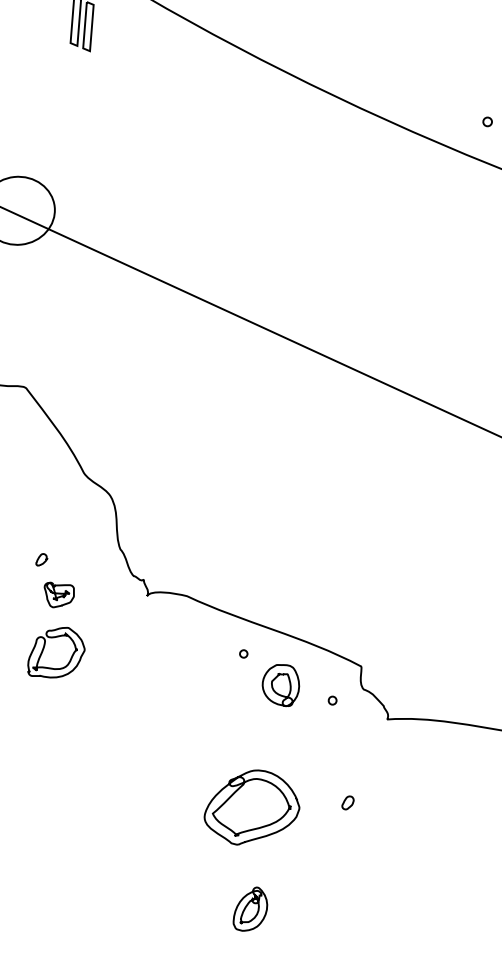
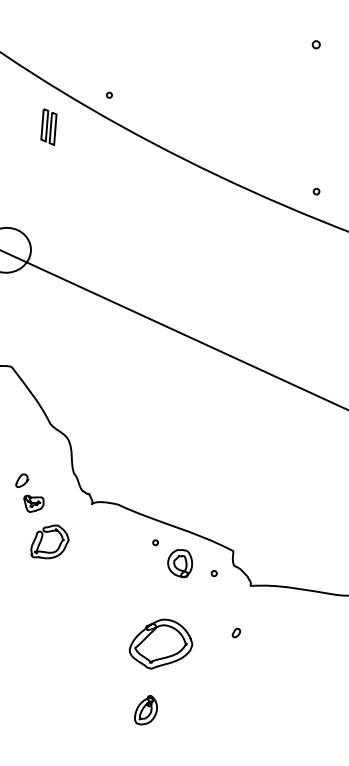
part: (42, 559) -> (22, 480), size x1.67
part: (55, 652) -> (49, 541), moved
part: (348, 802) -> (236, 632), moved
part: (249, 909) -> (145, 710), moved

